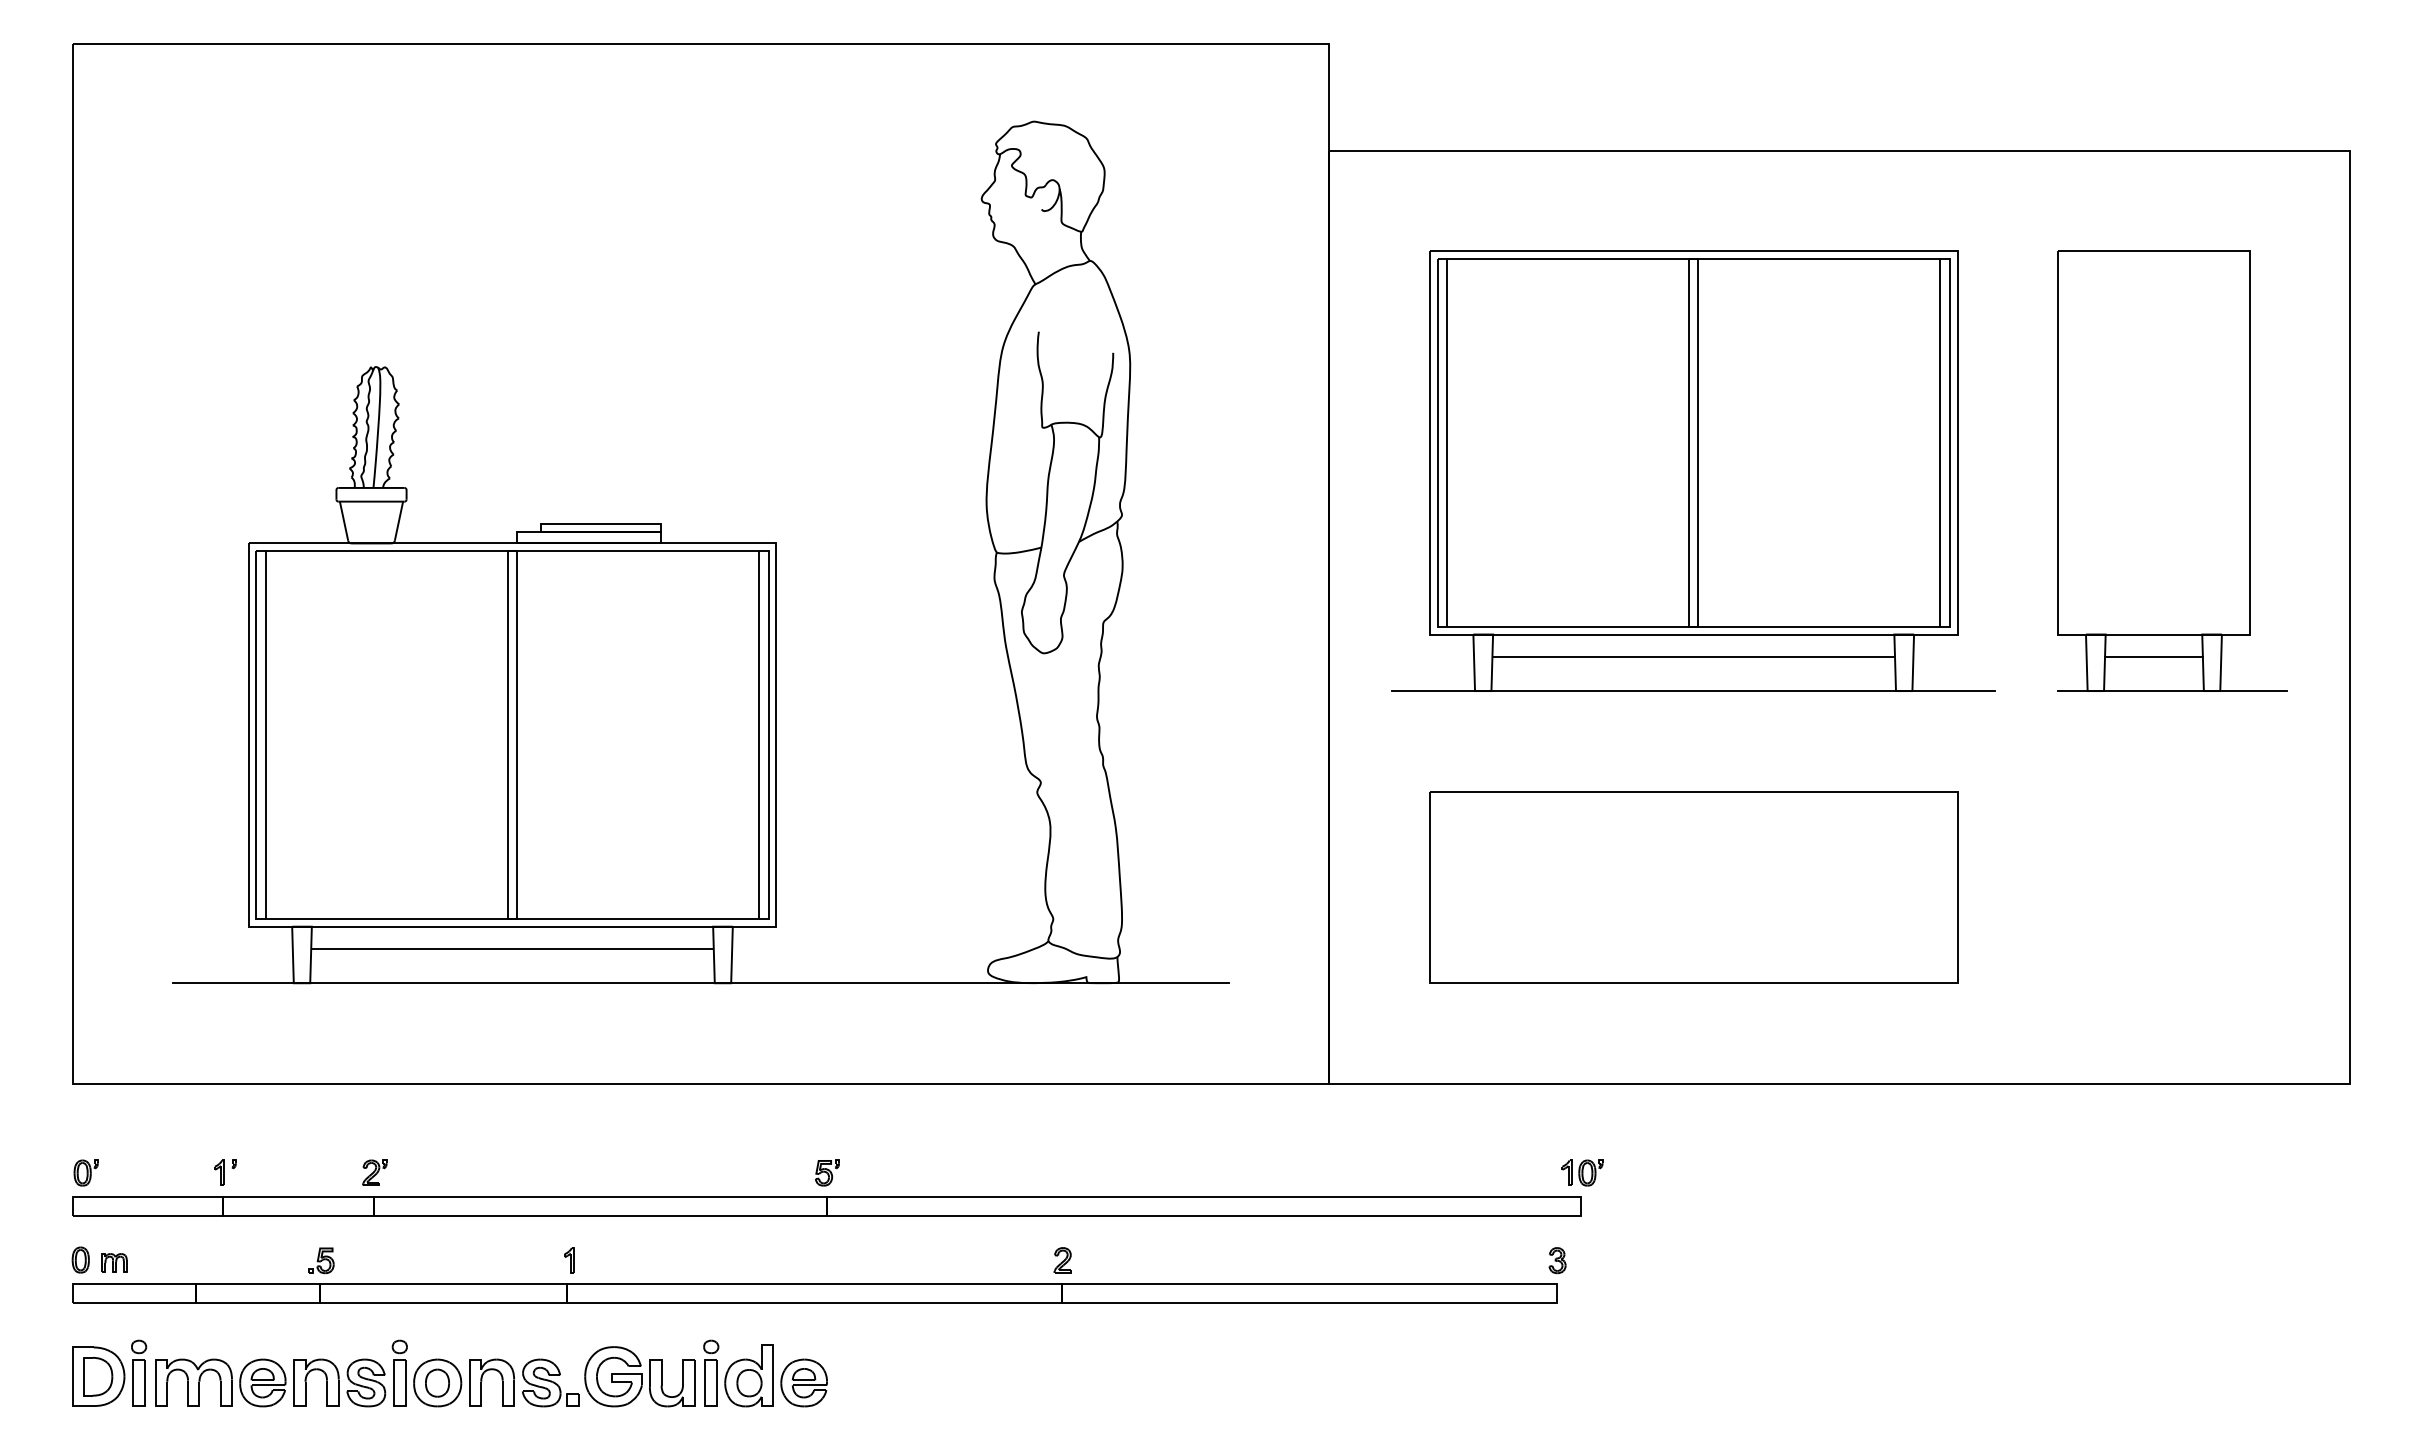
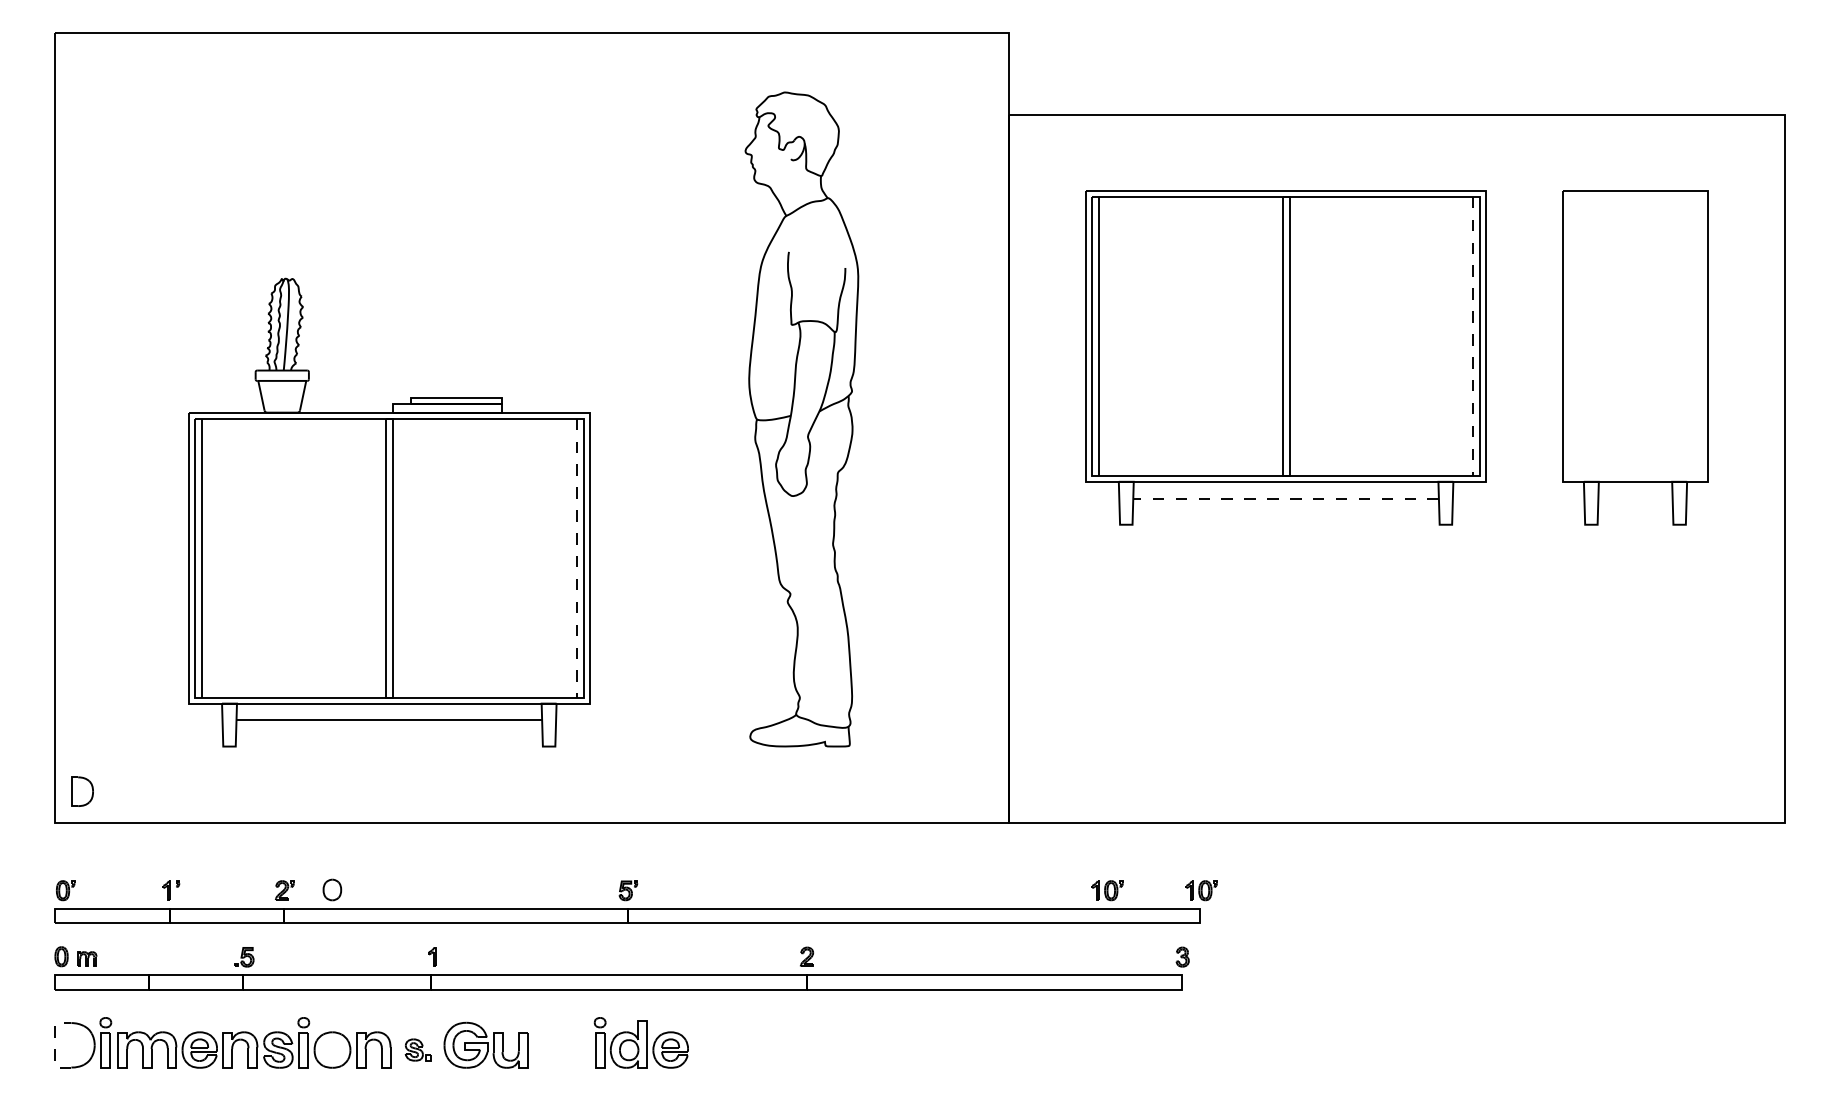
line: (1940, 442) -> (1473, 336), solid -> dashed
line: (1693, 656) -> (1285, 498), solid -> dashed
line: (2153, 656) -> (1635, 498), removed
line: (1693, 691) -> (1285, 525), removed
line: (2172, 691) -> (1649, 525), removed
line: (759, 735) -> (576, 558), solid -> dashed
part: (1693, 887) -> (1285, 673), removed
line: (700, 983) -> (532, 746), removed
part: (1458, 1172) -> (1107, 890), added
part: (765, 1373) -> (641, 1042), moved
line: (72, 1376) -> (55, 1045), solid -> dashed
part: (98, 1376) -> (82, 791), moved
part: (437, 1382) -> (332, 889), moved
part: (550, 1382) -> (418, 1049), size x0.6

